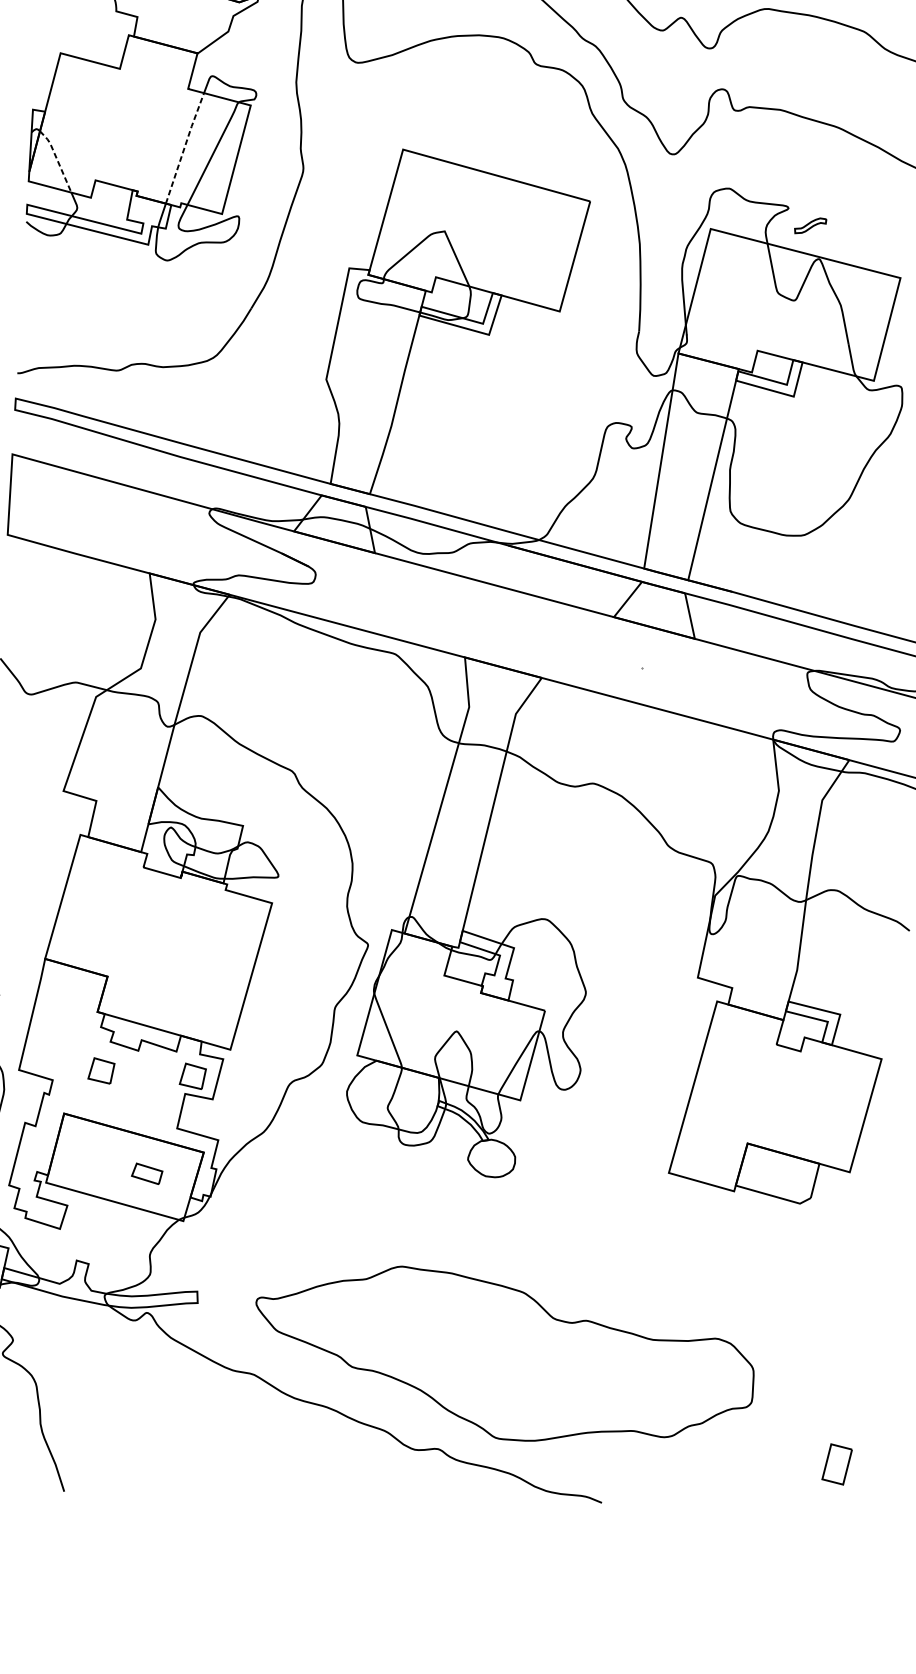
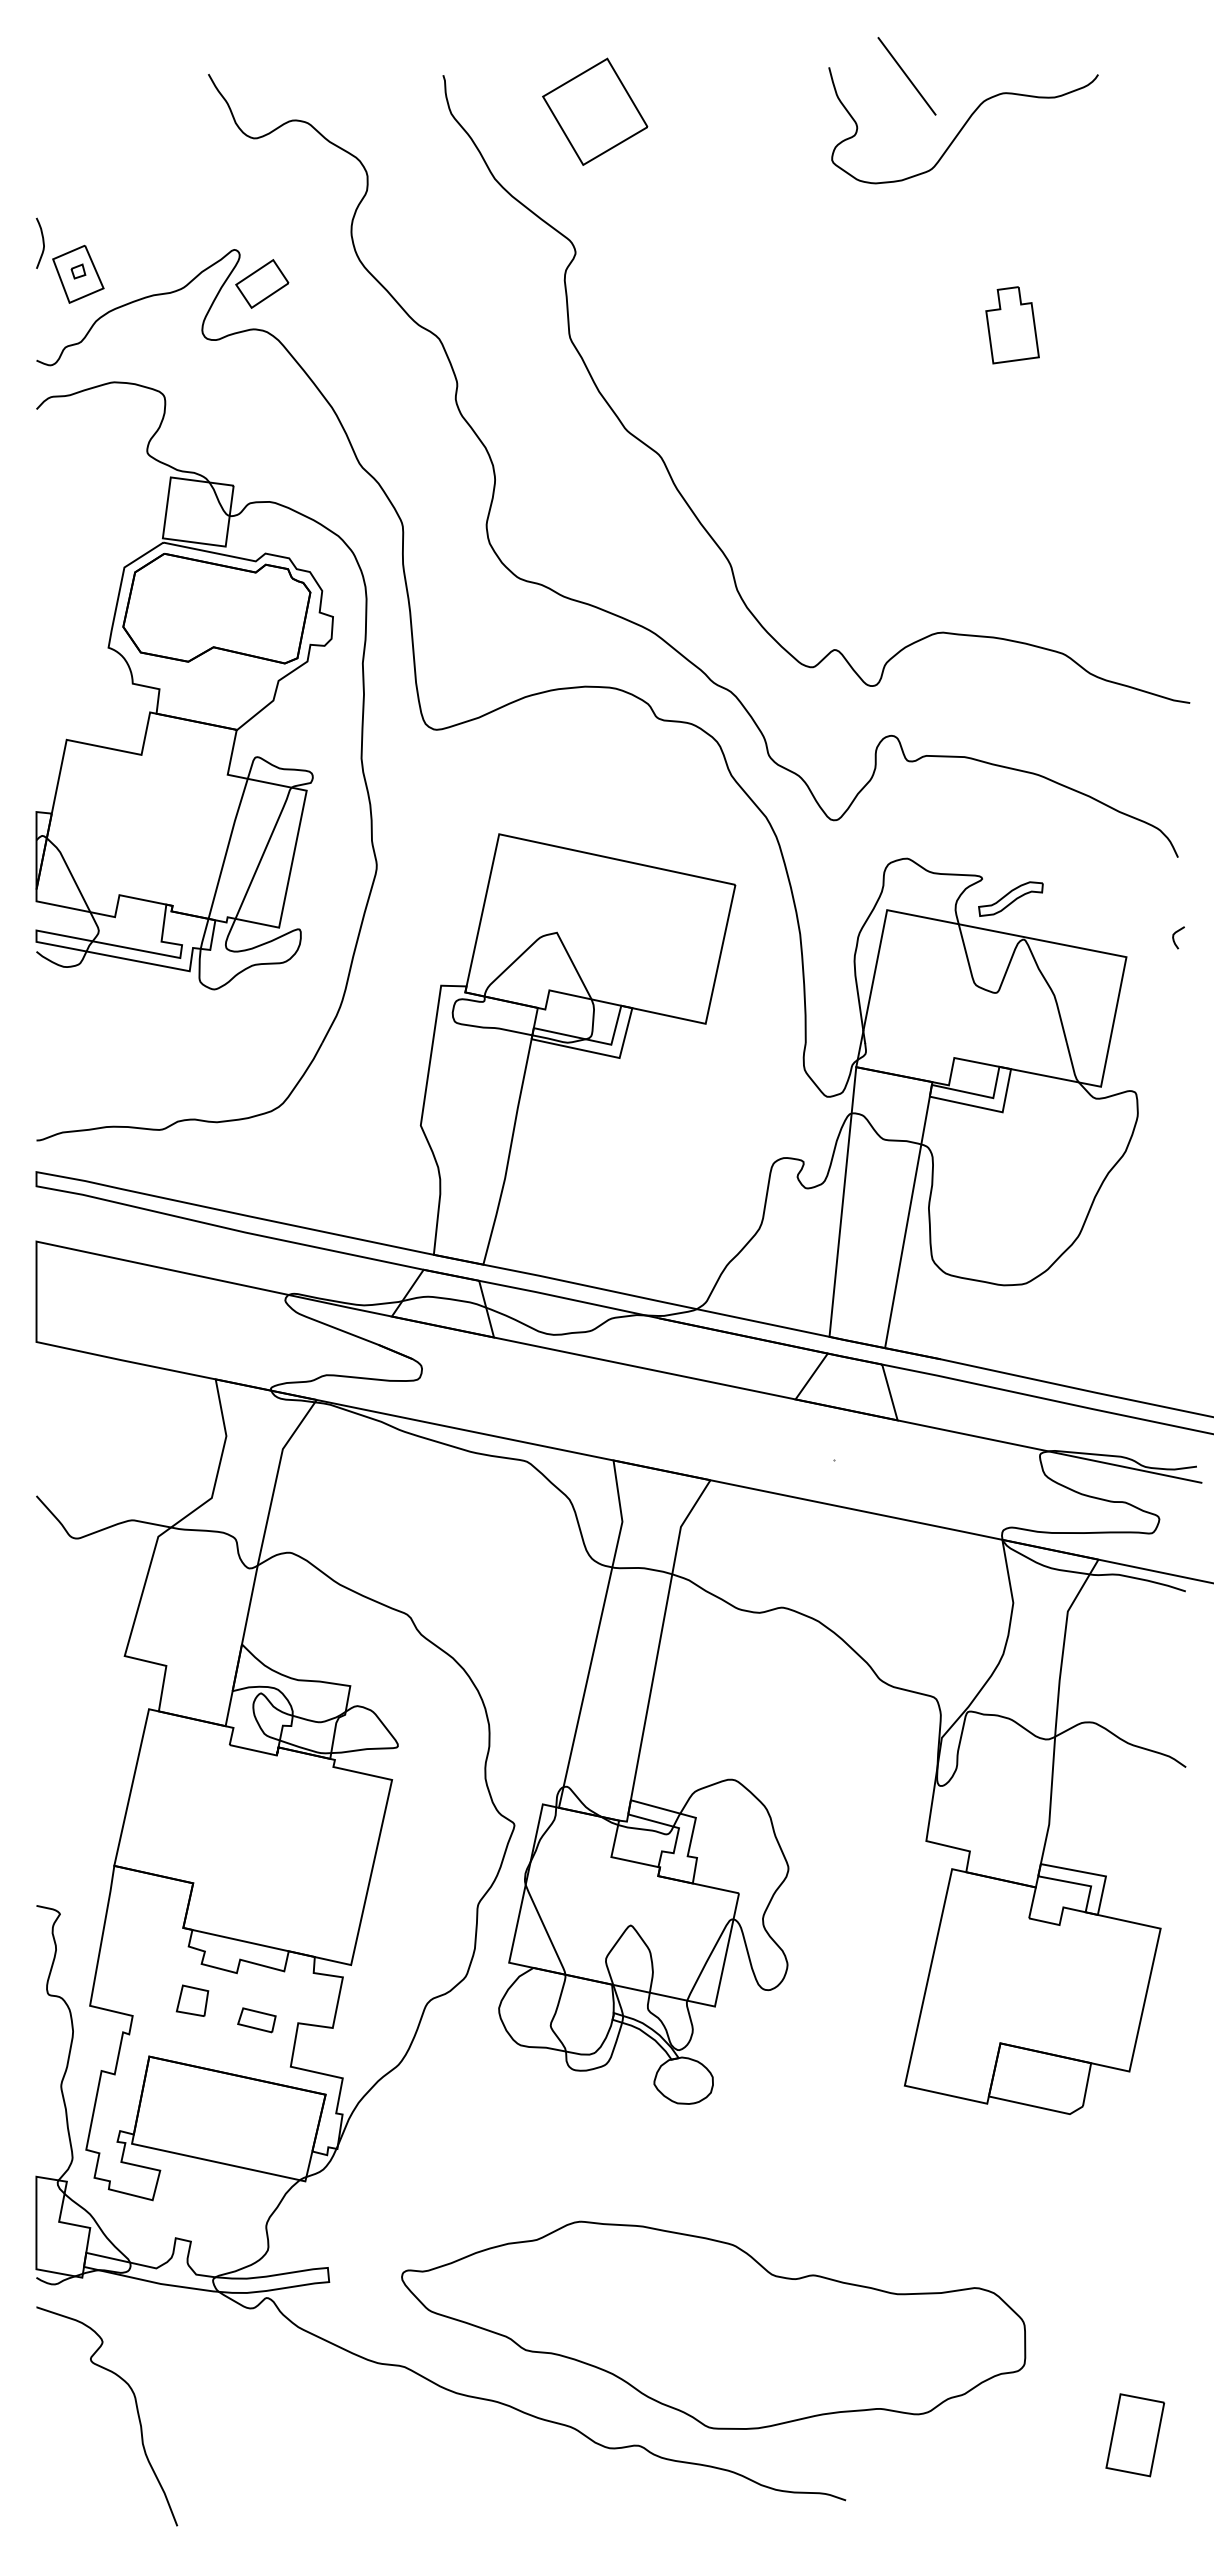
line: (184, 147) -> (227, 847), dashed -> solid
line: (57, 159) -> (70, 871), dashed -> solid
part: (810, 225) -> (1010, 898), size x1.67
part: (192, 1076) -> (306, 2000), removed
part: (146, 1173) -> (256, 2020), moved
part: (837, 1464) -> (1135, 2435), size x1.67

